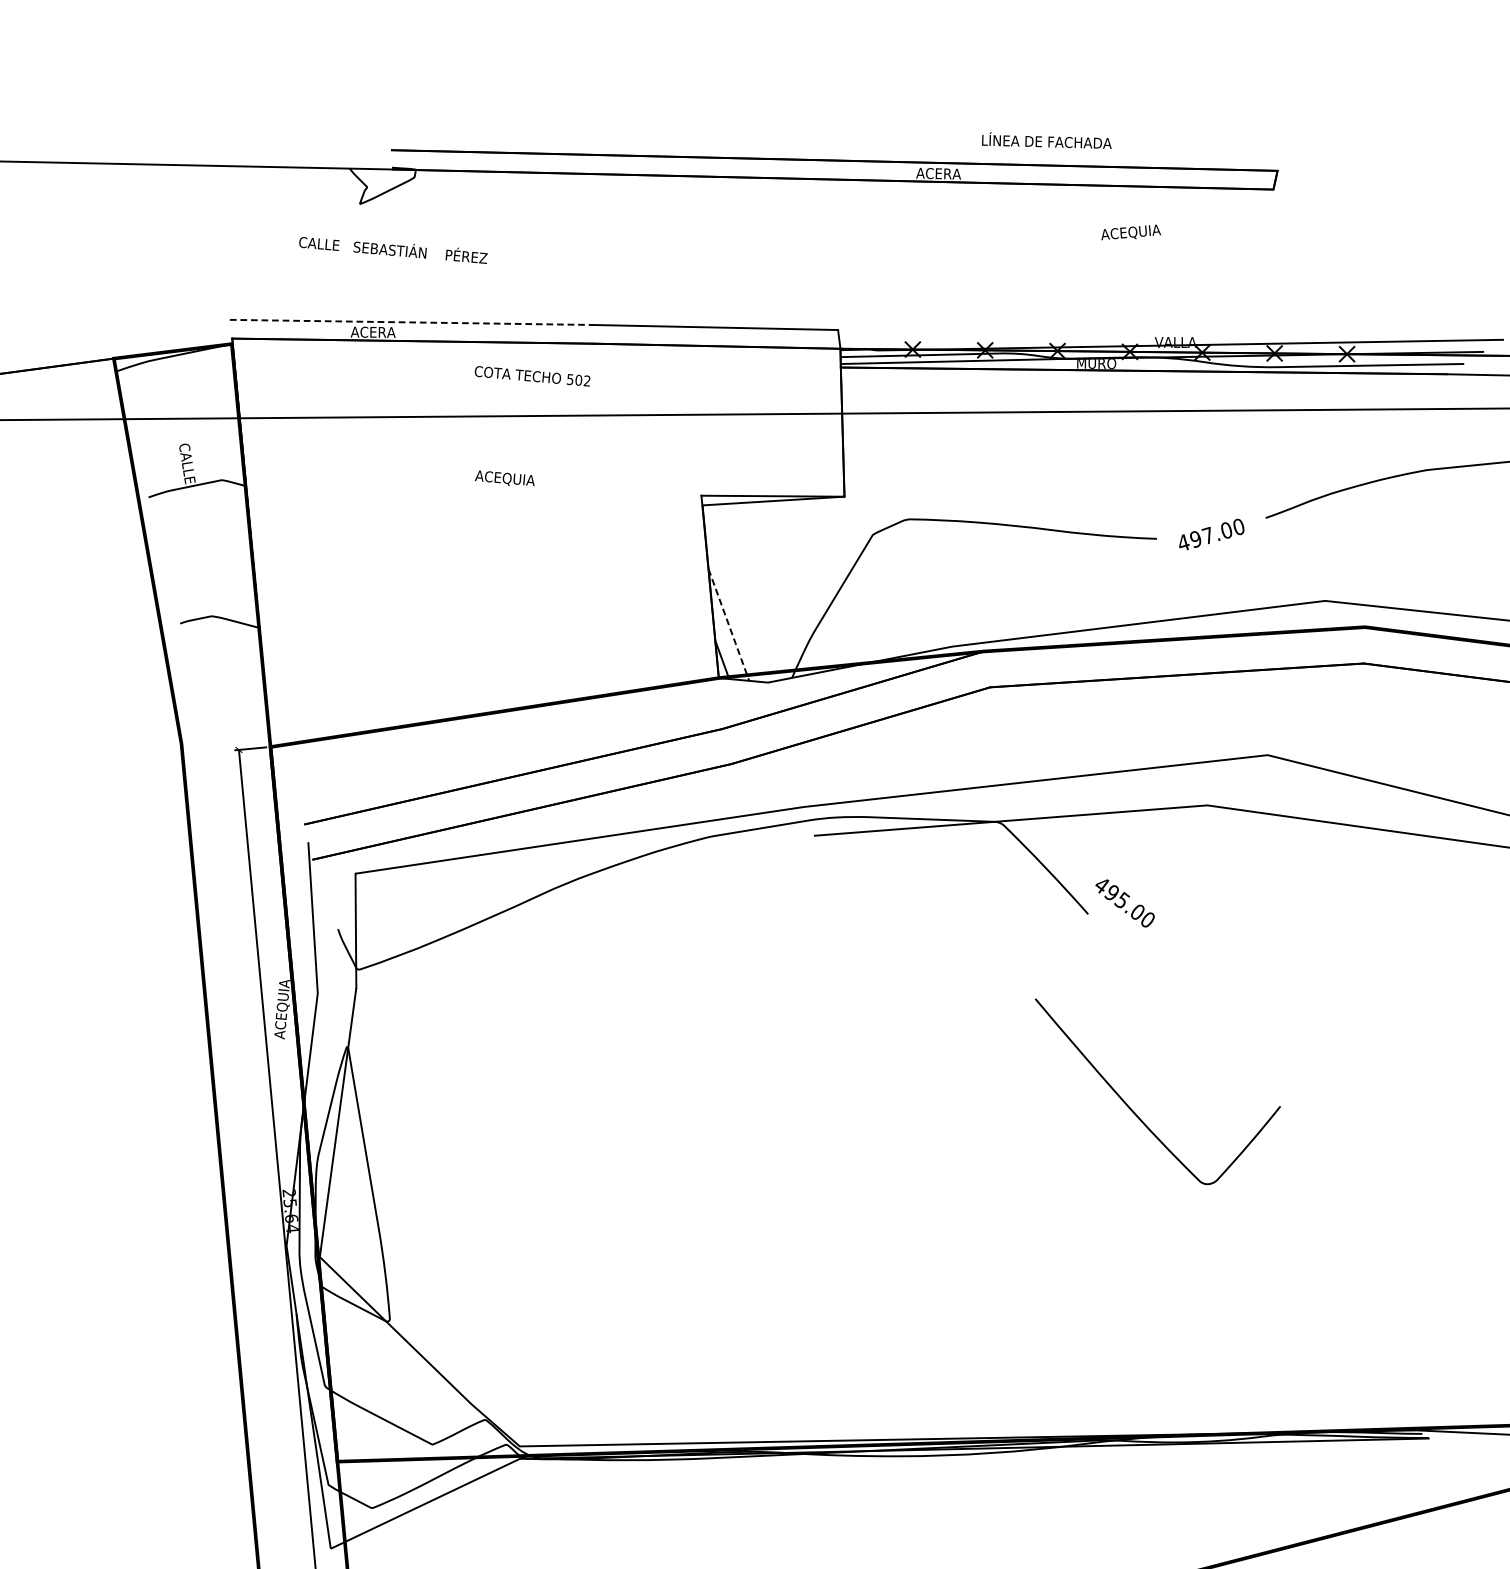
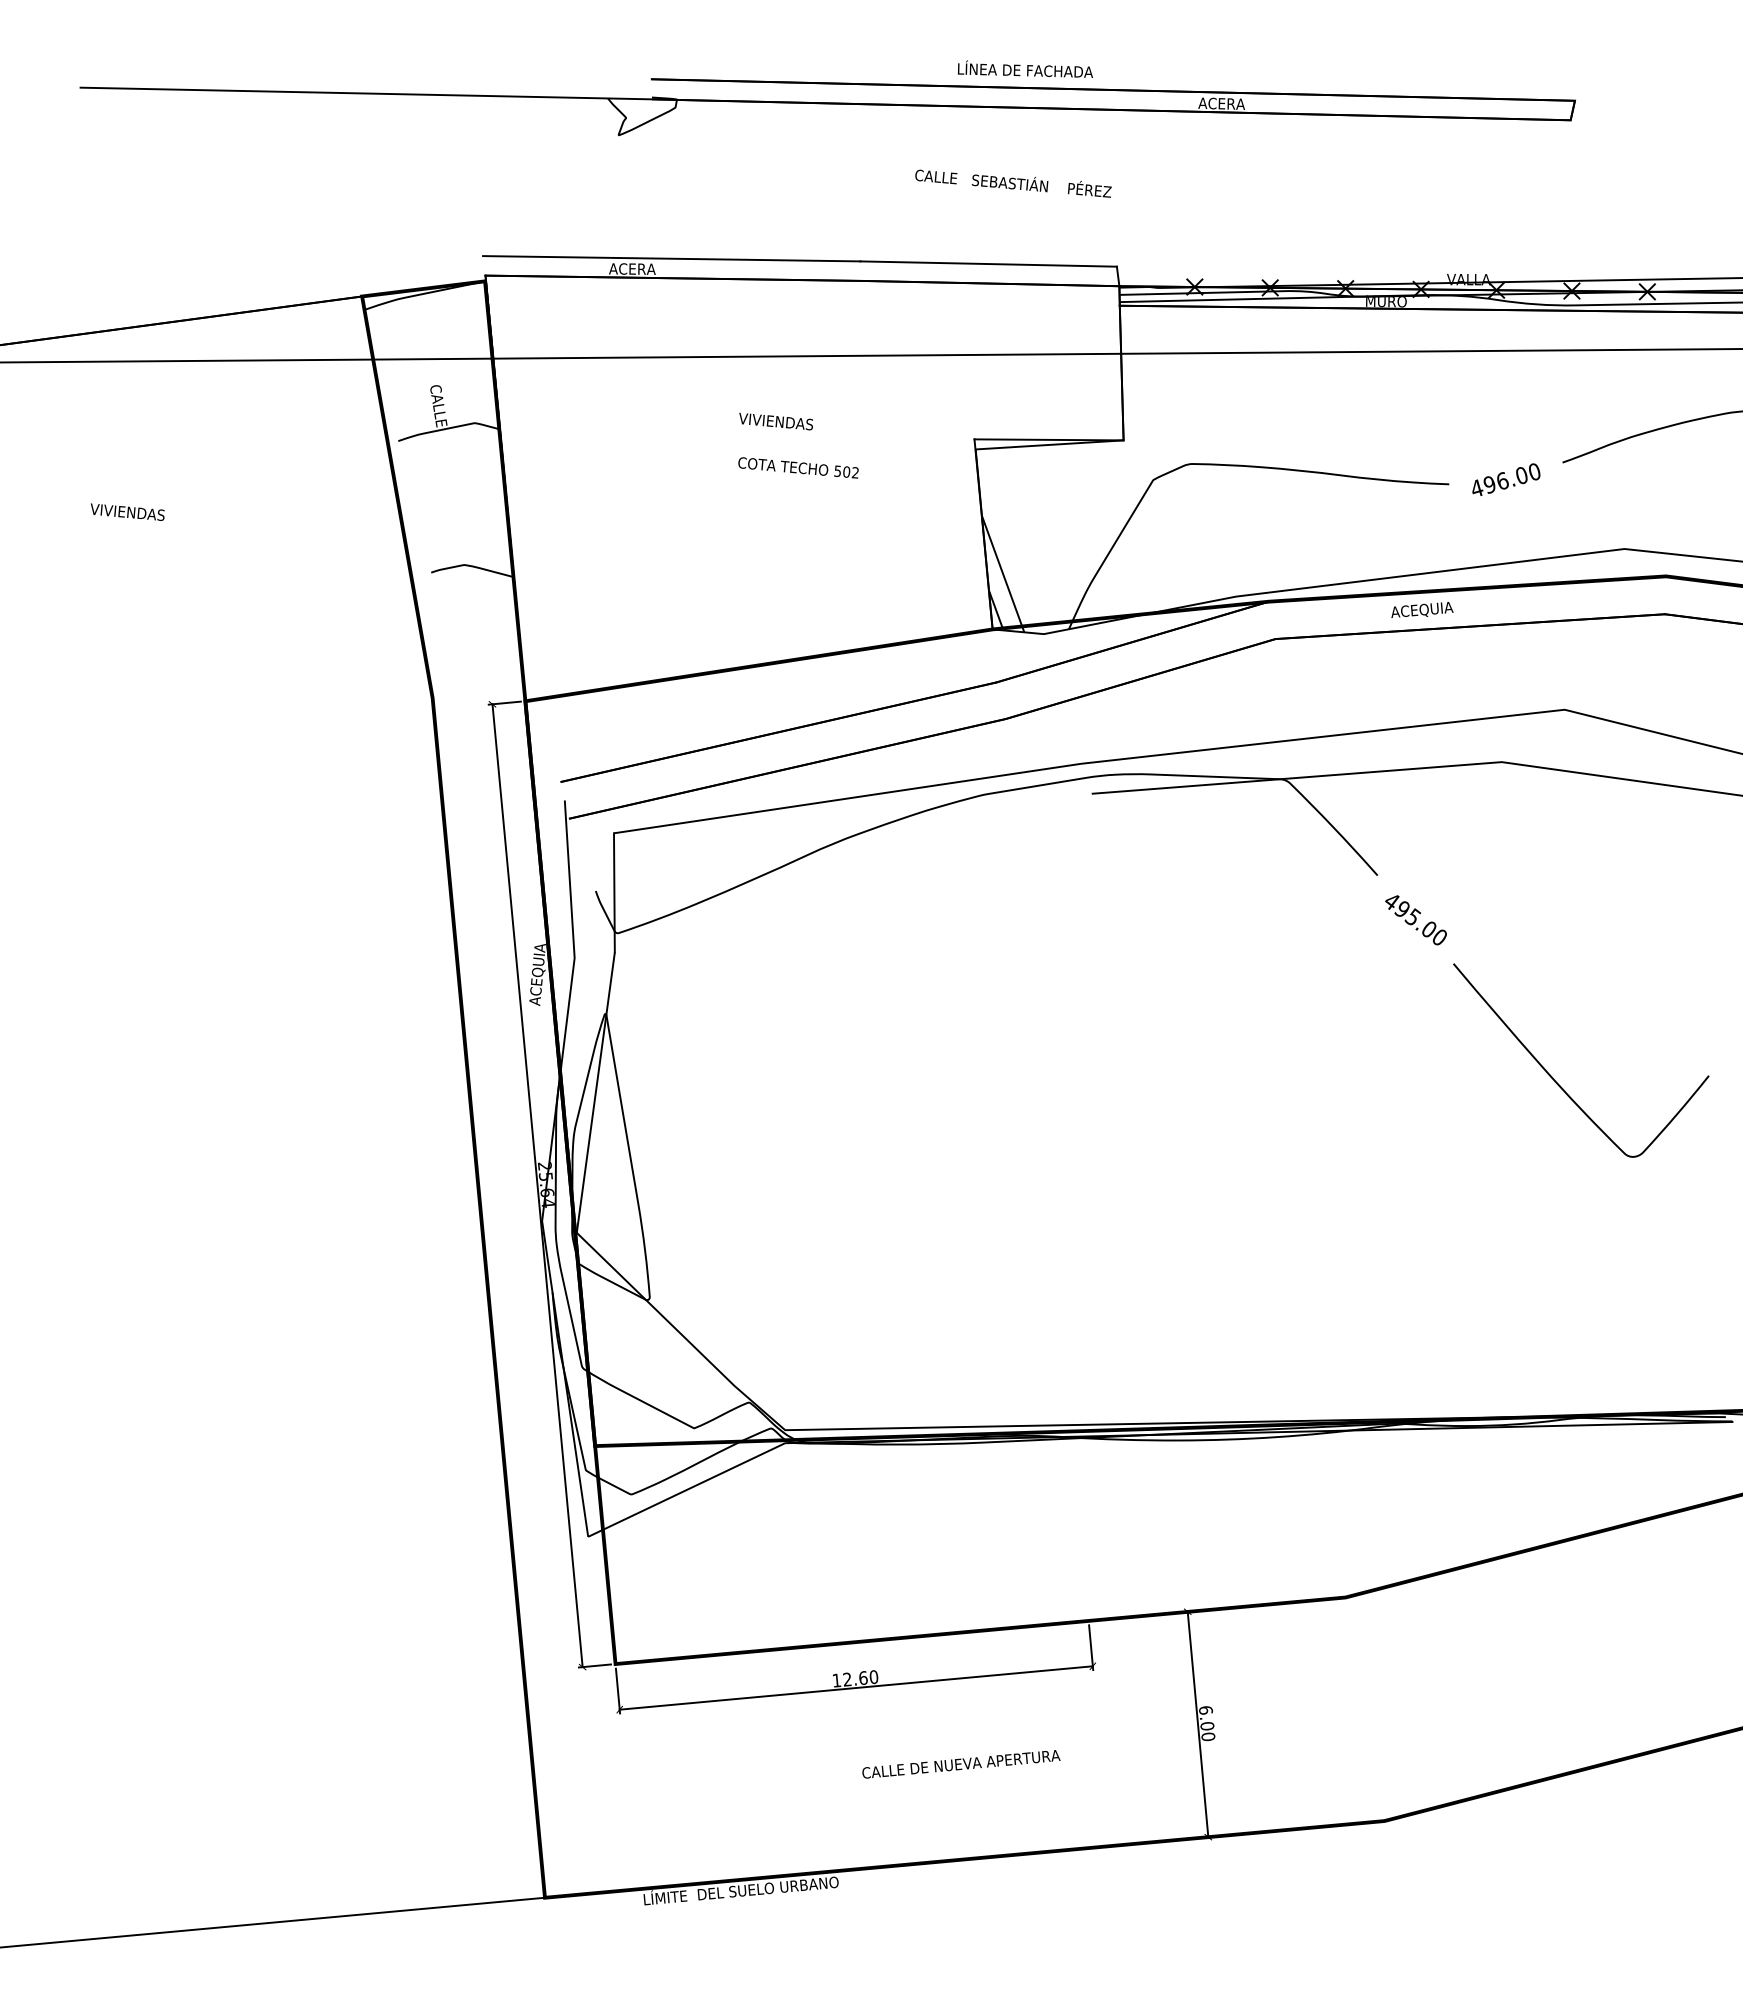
text: (1046, 139) -> (1025, 68), moved
text: (1131, 231) -> (1422, 609), moved
text: (393, 250) -> (1013, 183), moved
line: (410, 322) -> (671, 258), dashed -> solid
text: (532, 375) -> (798, 467), moved
text: (510, 478) -> (775, 421), ACEQUIA -> VIVIENDAS
text: (1207, 535) -> (1501, 480), 497.00 -> 496.00
line: (729, 625) -> (1003, 574), dashed -> solid
text: (1124, 903) -> (1415, 920), moved
curve: (1136, 1113) -> (1558, 1083), moved

